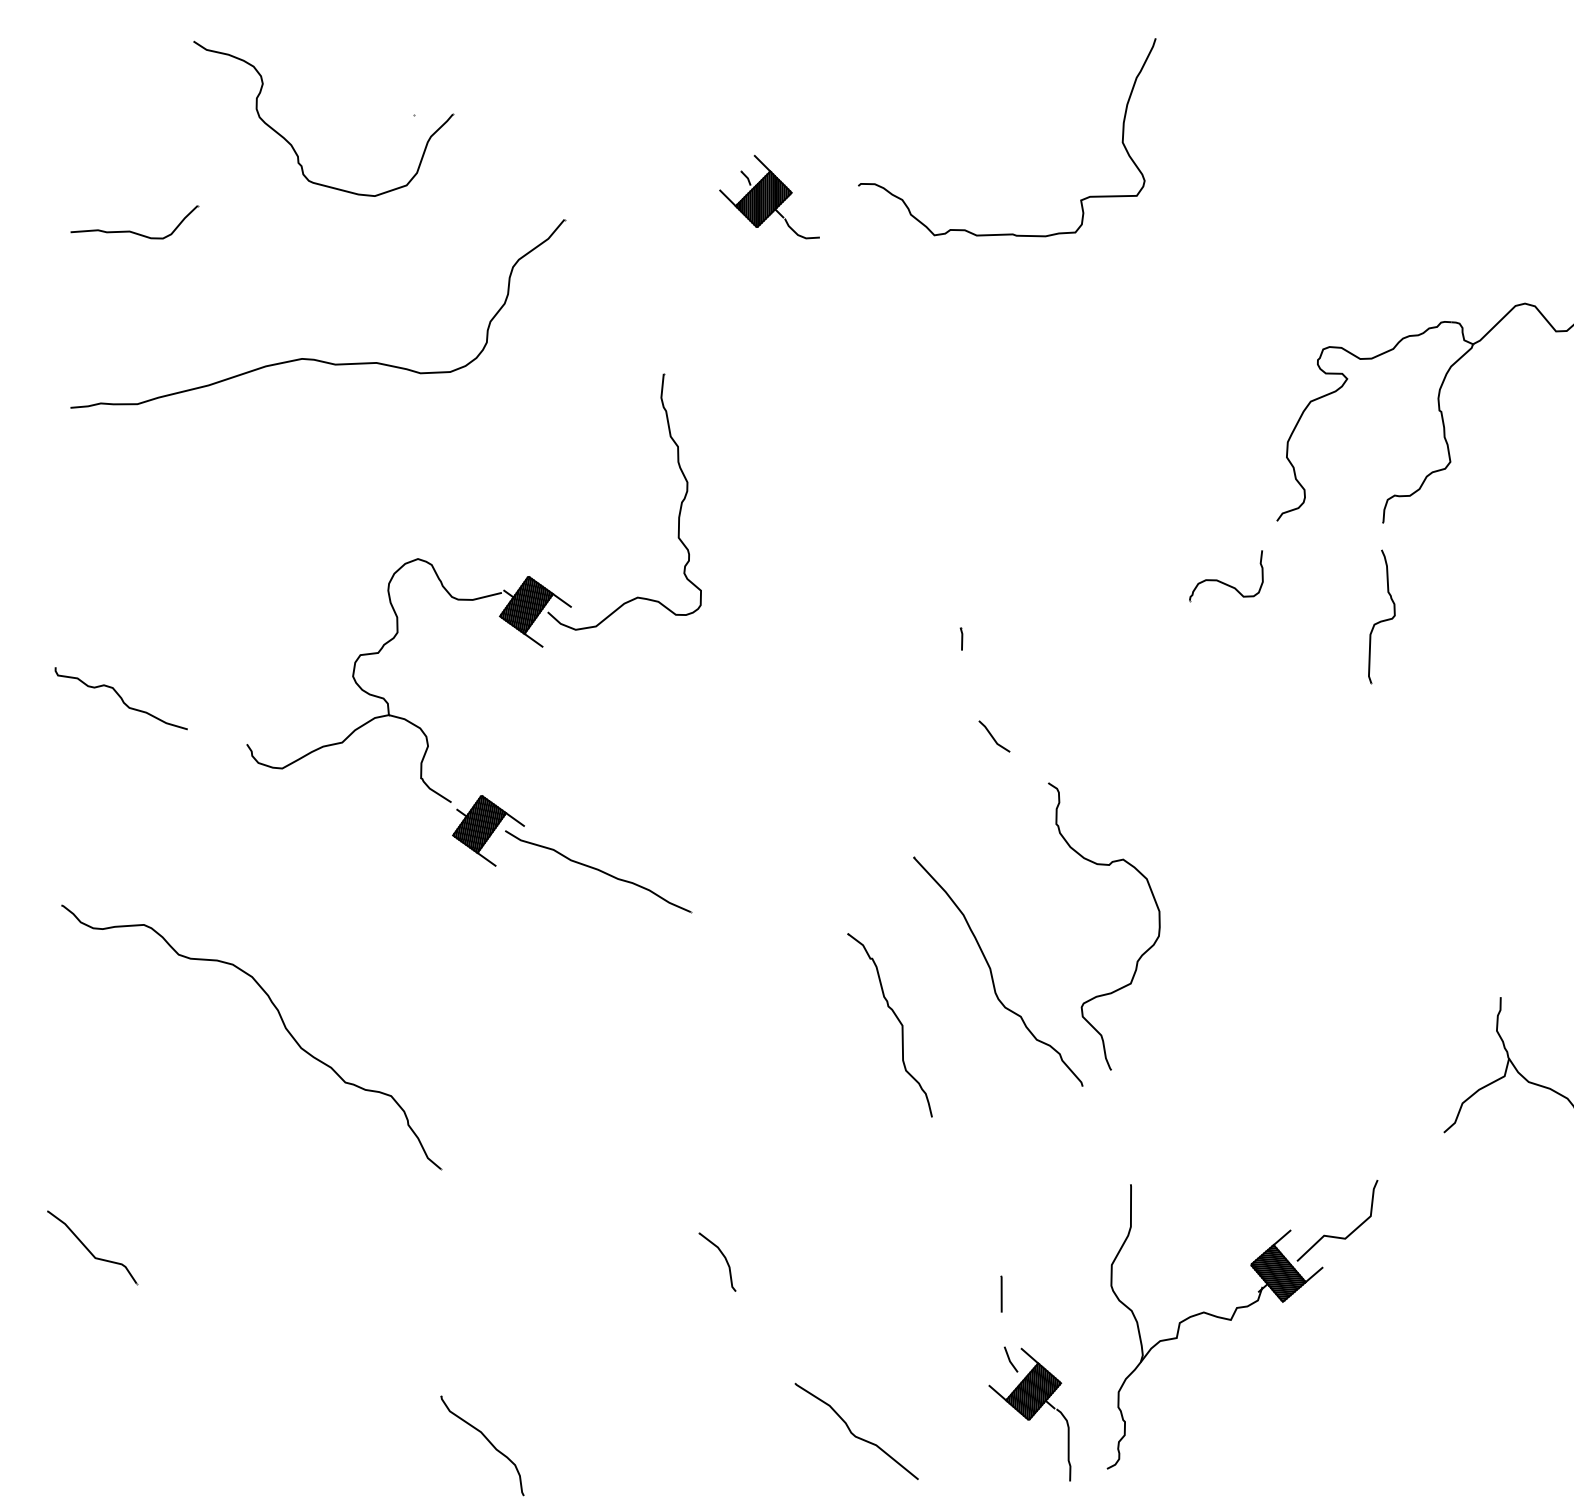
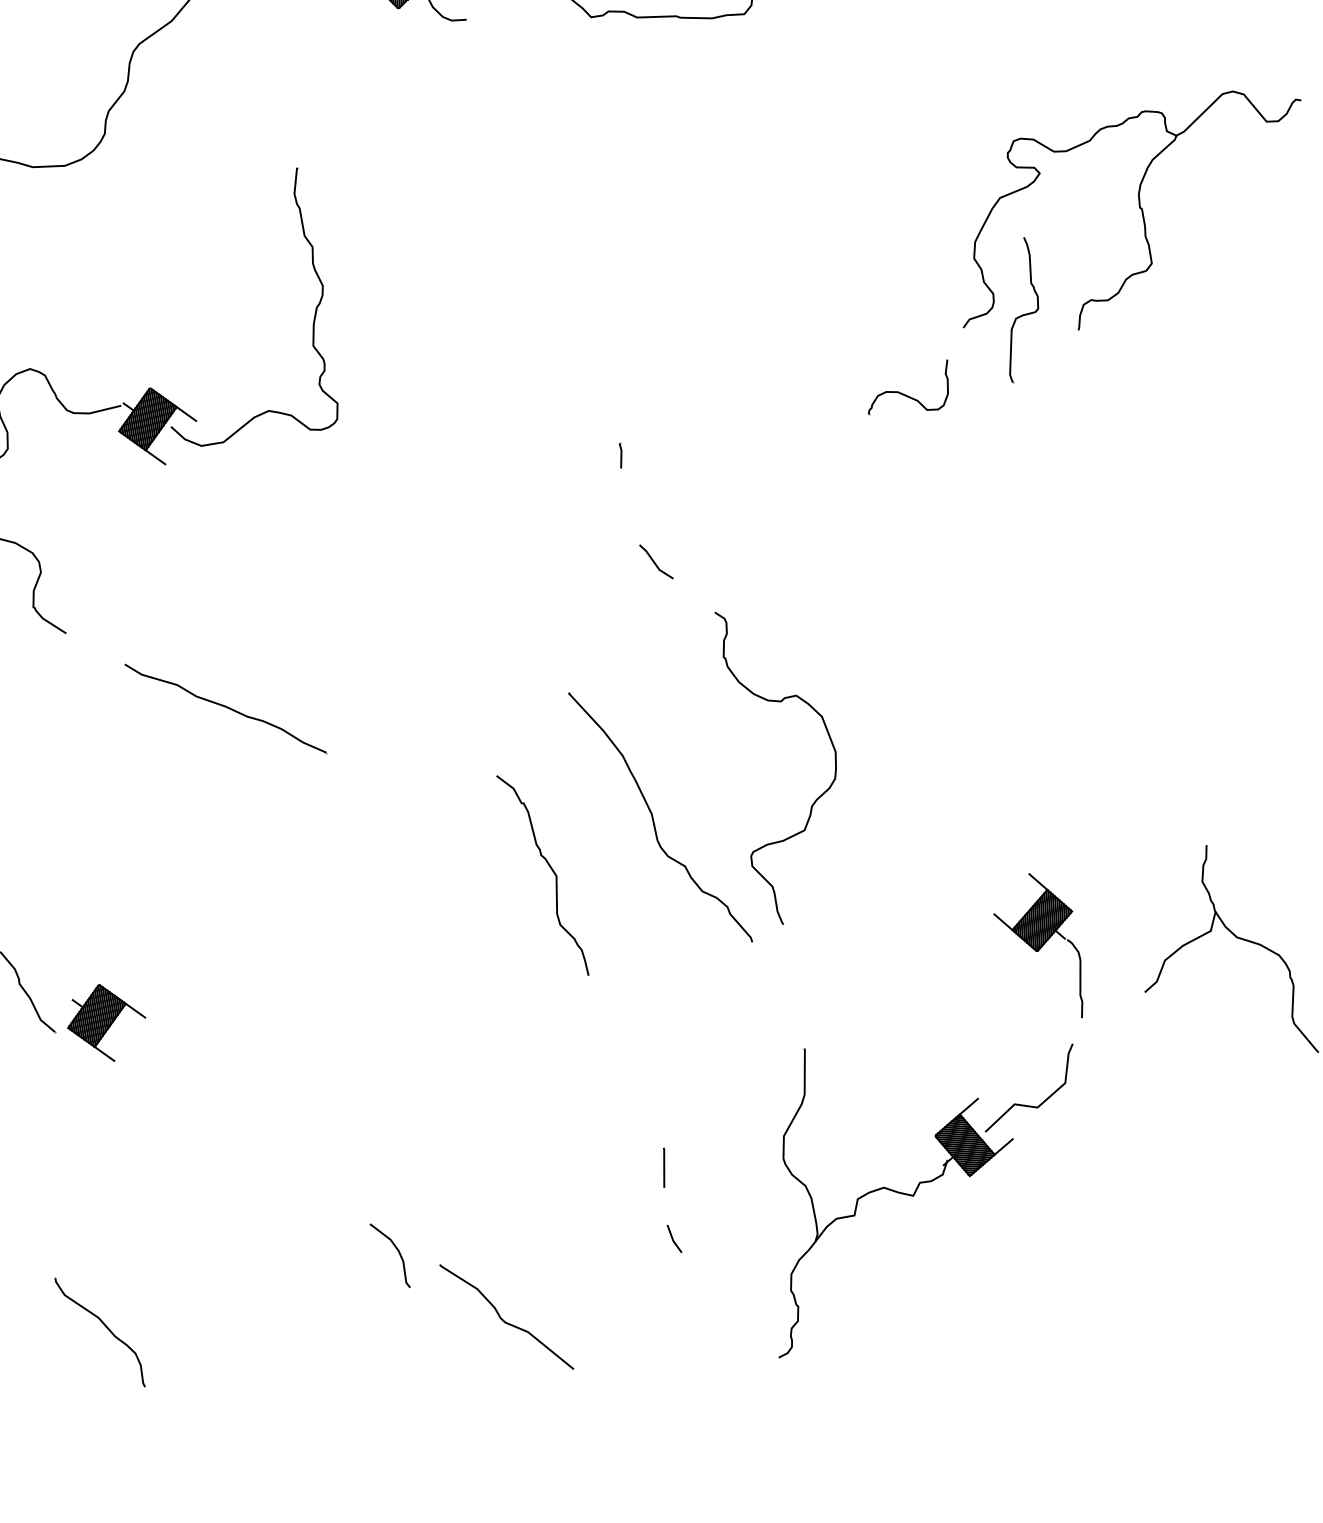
part: (1381, 616) -> (1023, 309), moved
part: (488, 830) -> (106, 1022), moved
part: (724, 1258) -> (397, 1251), moved
part: (1029, 1414) -> (1037, 945), moved

